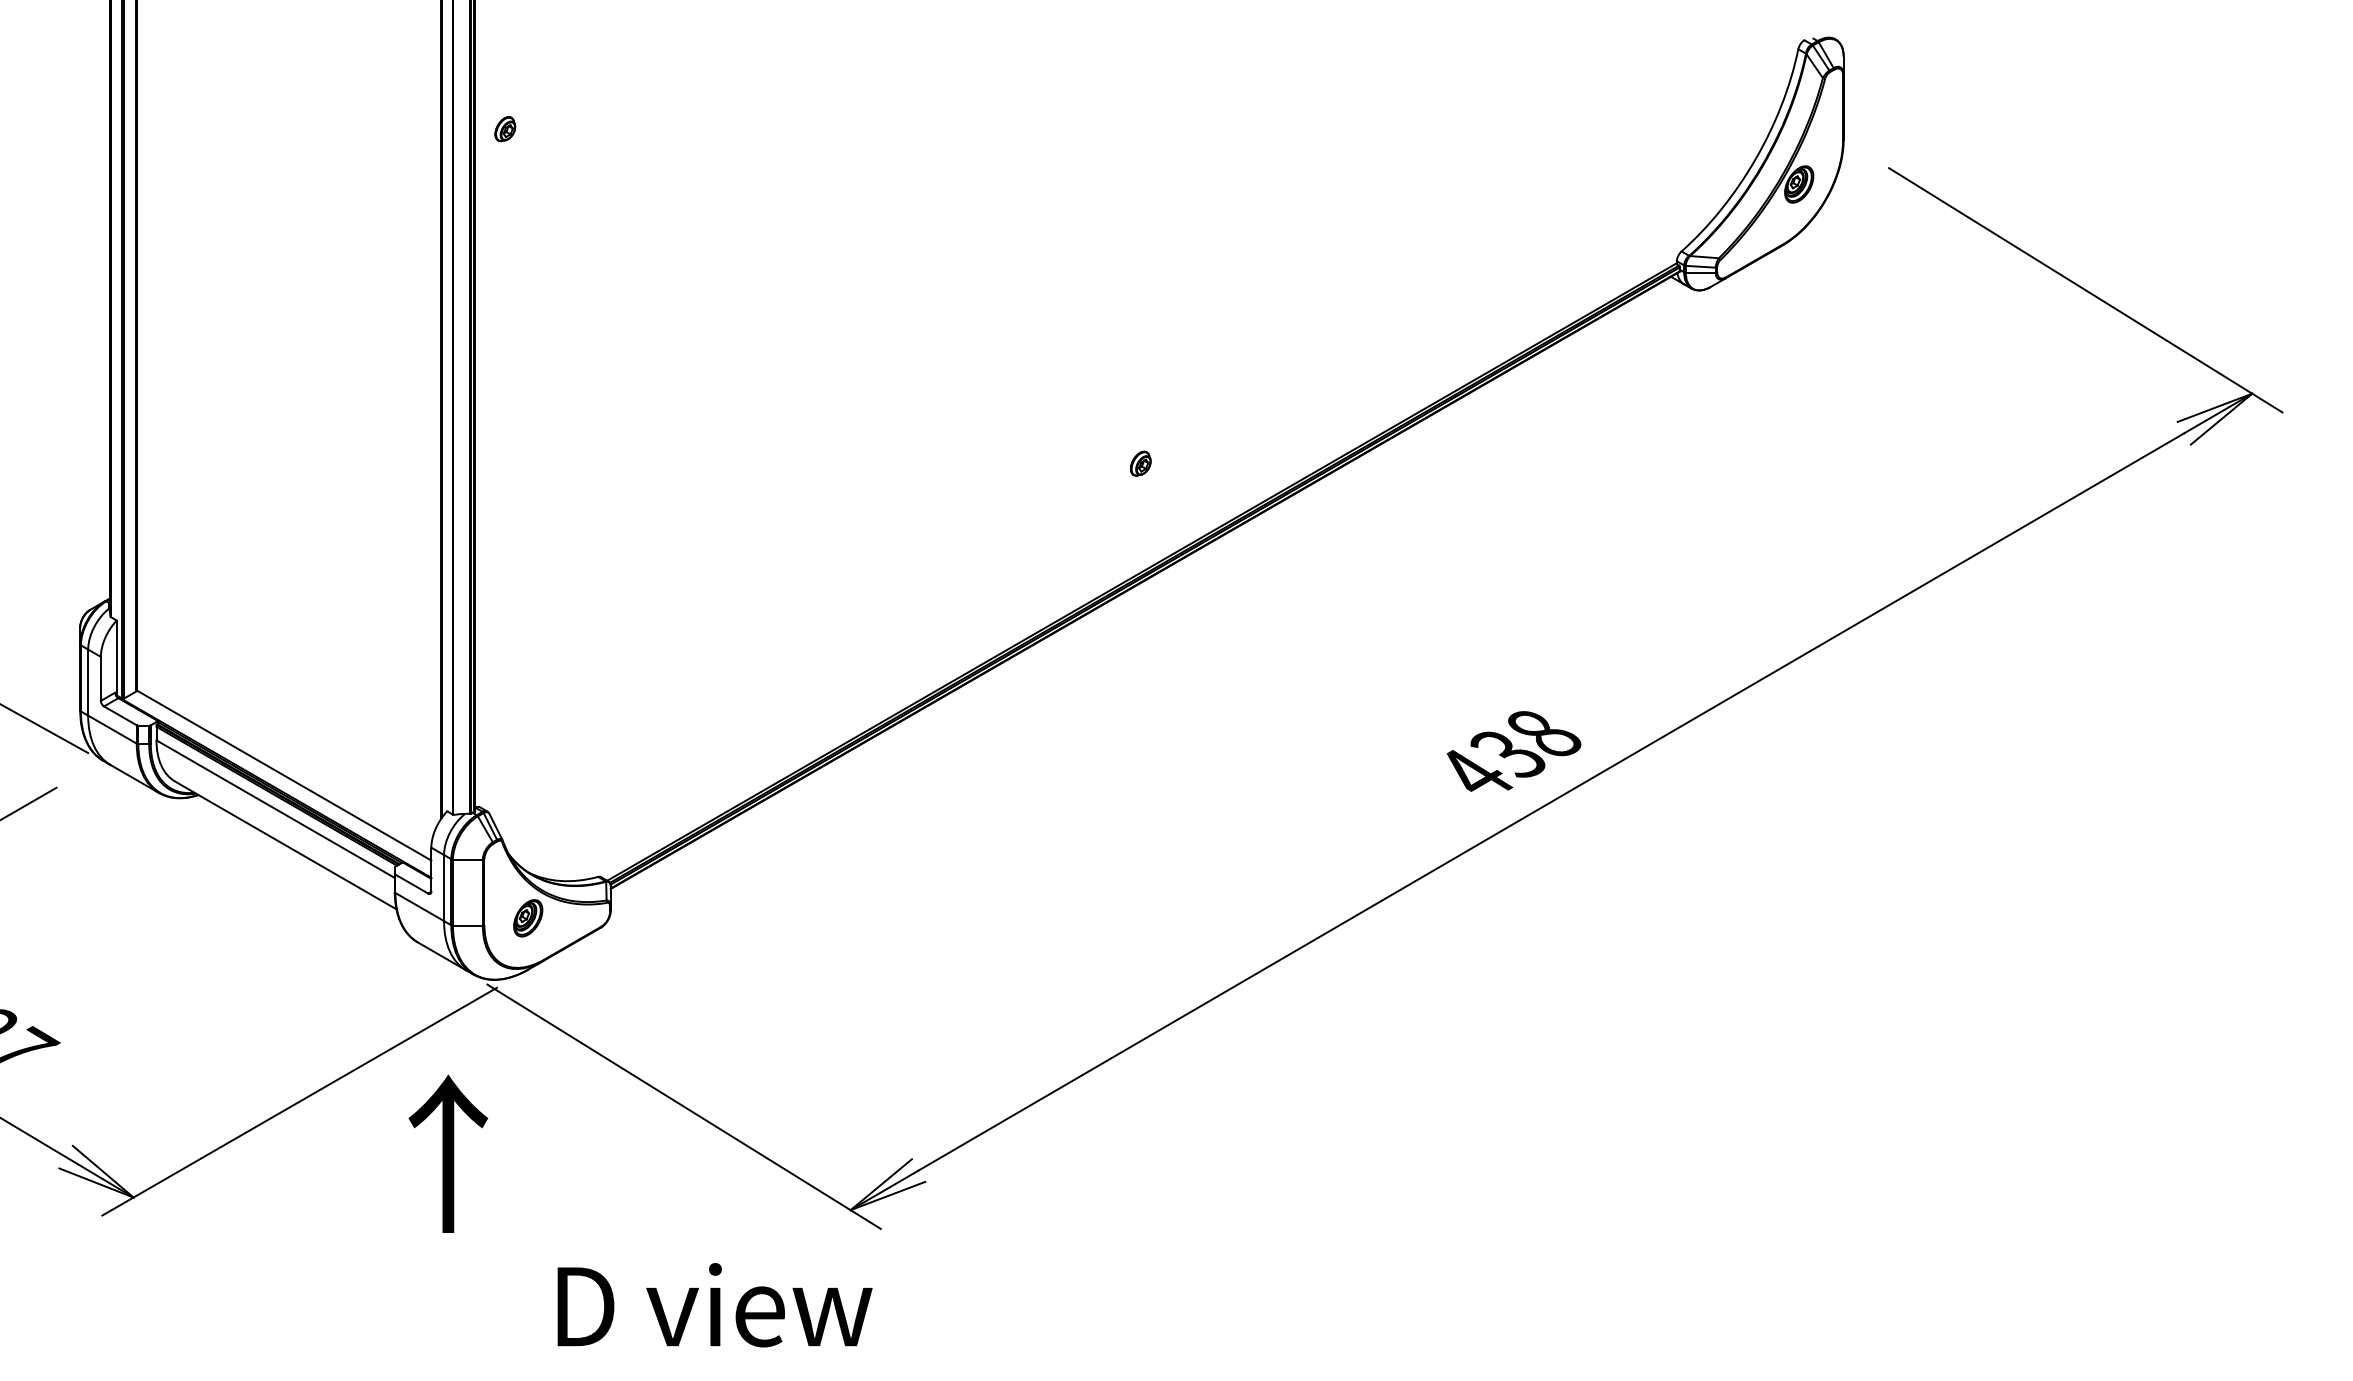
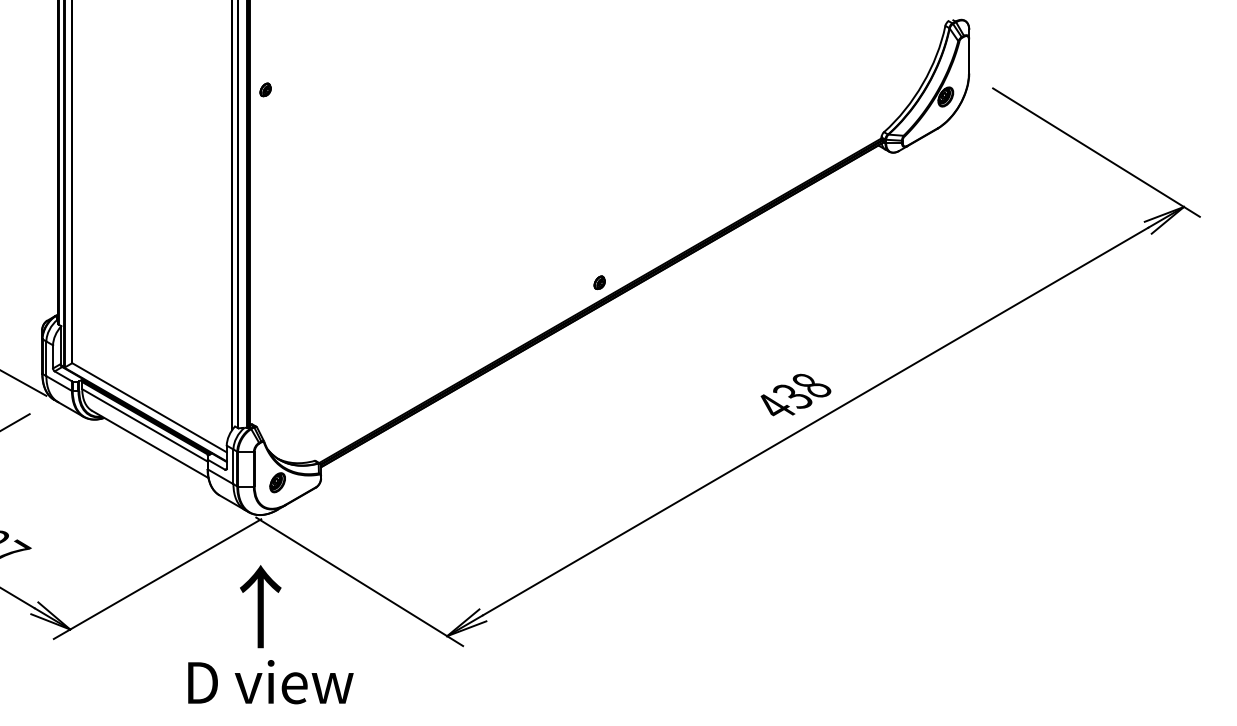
part: (504, 128) -> (265, 89), moved
part: (1140, 463) -> (599, 282), moved
text: (447, 1153) -> (260, 606), moved
text: (714, 1305) -> (270, 682), moved

